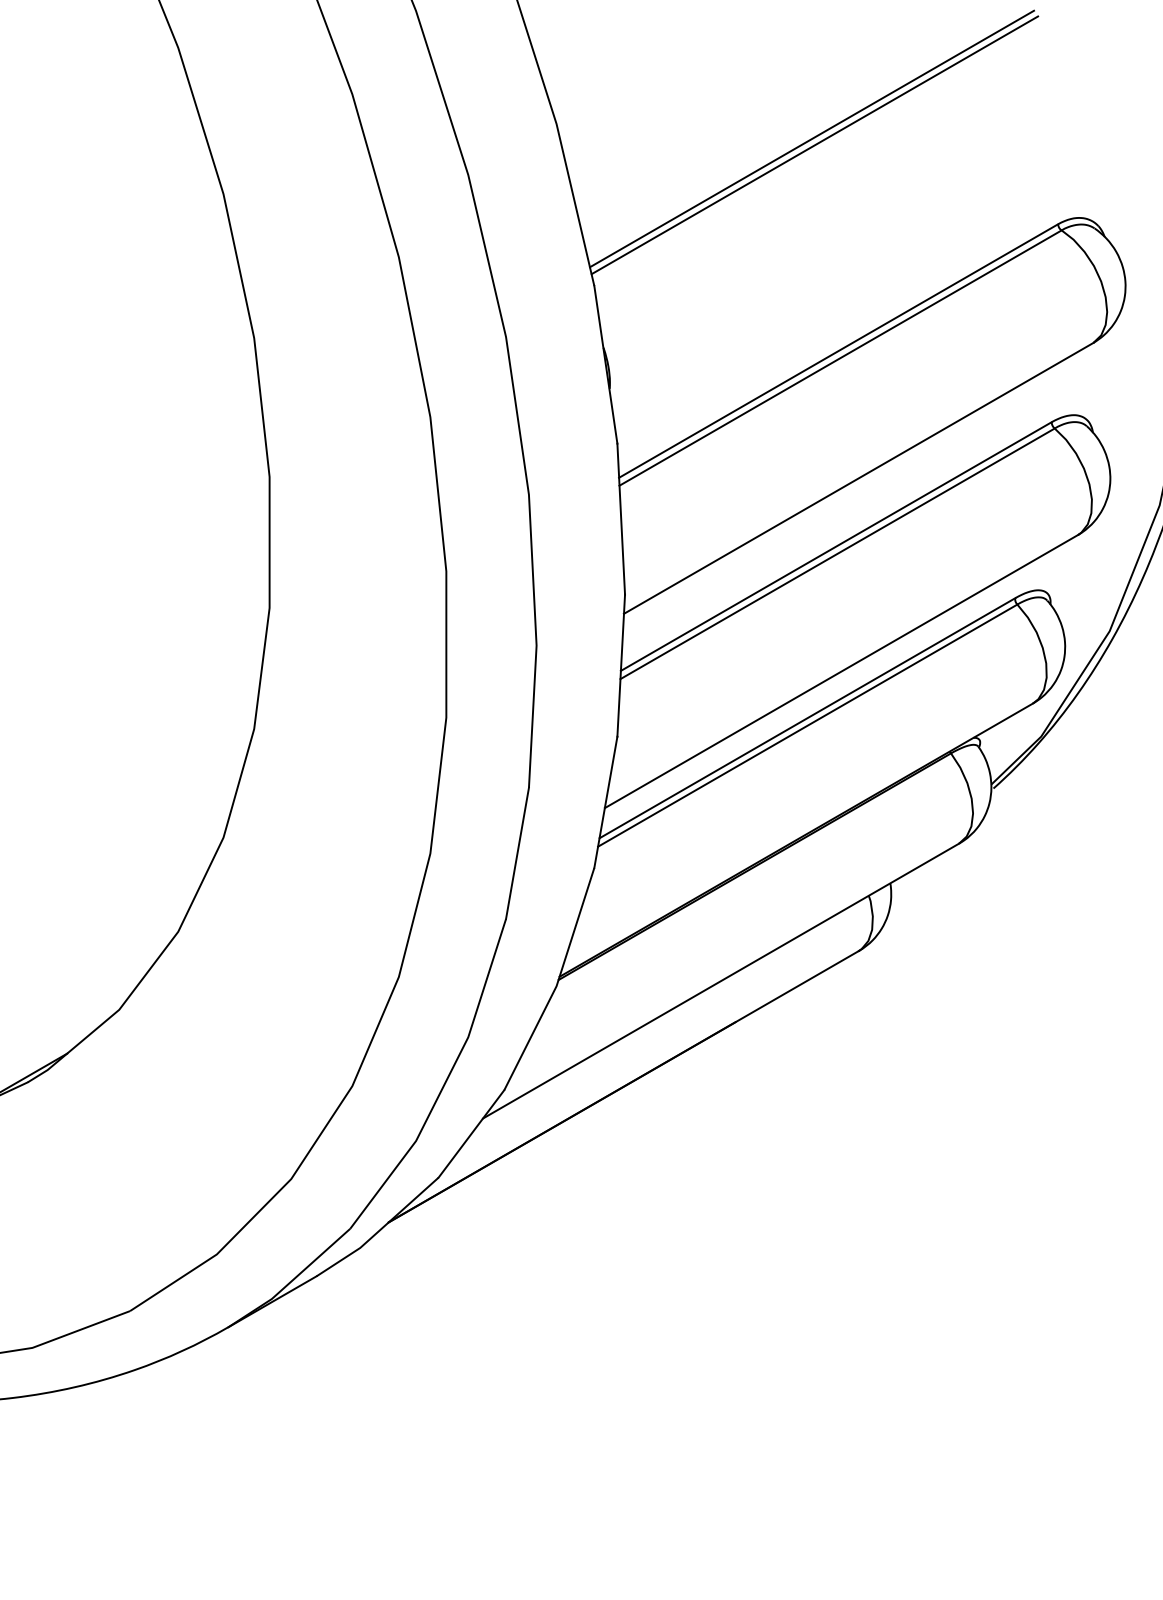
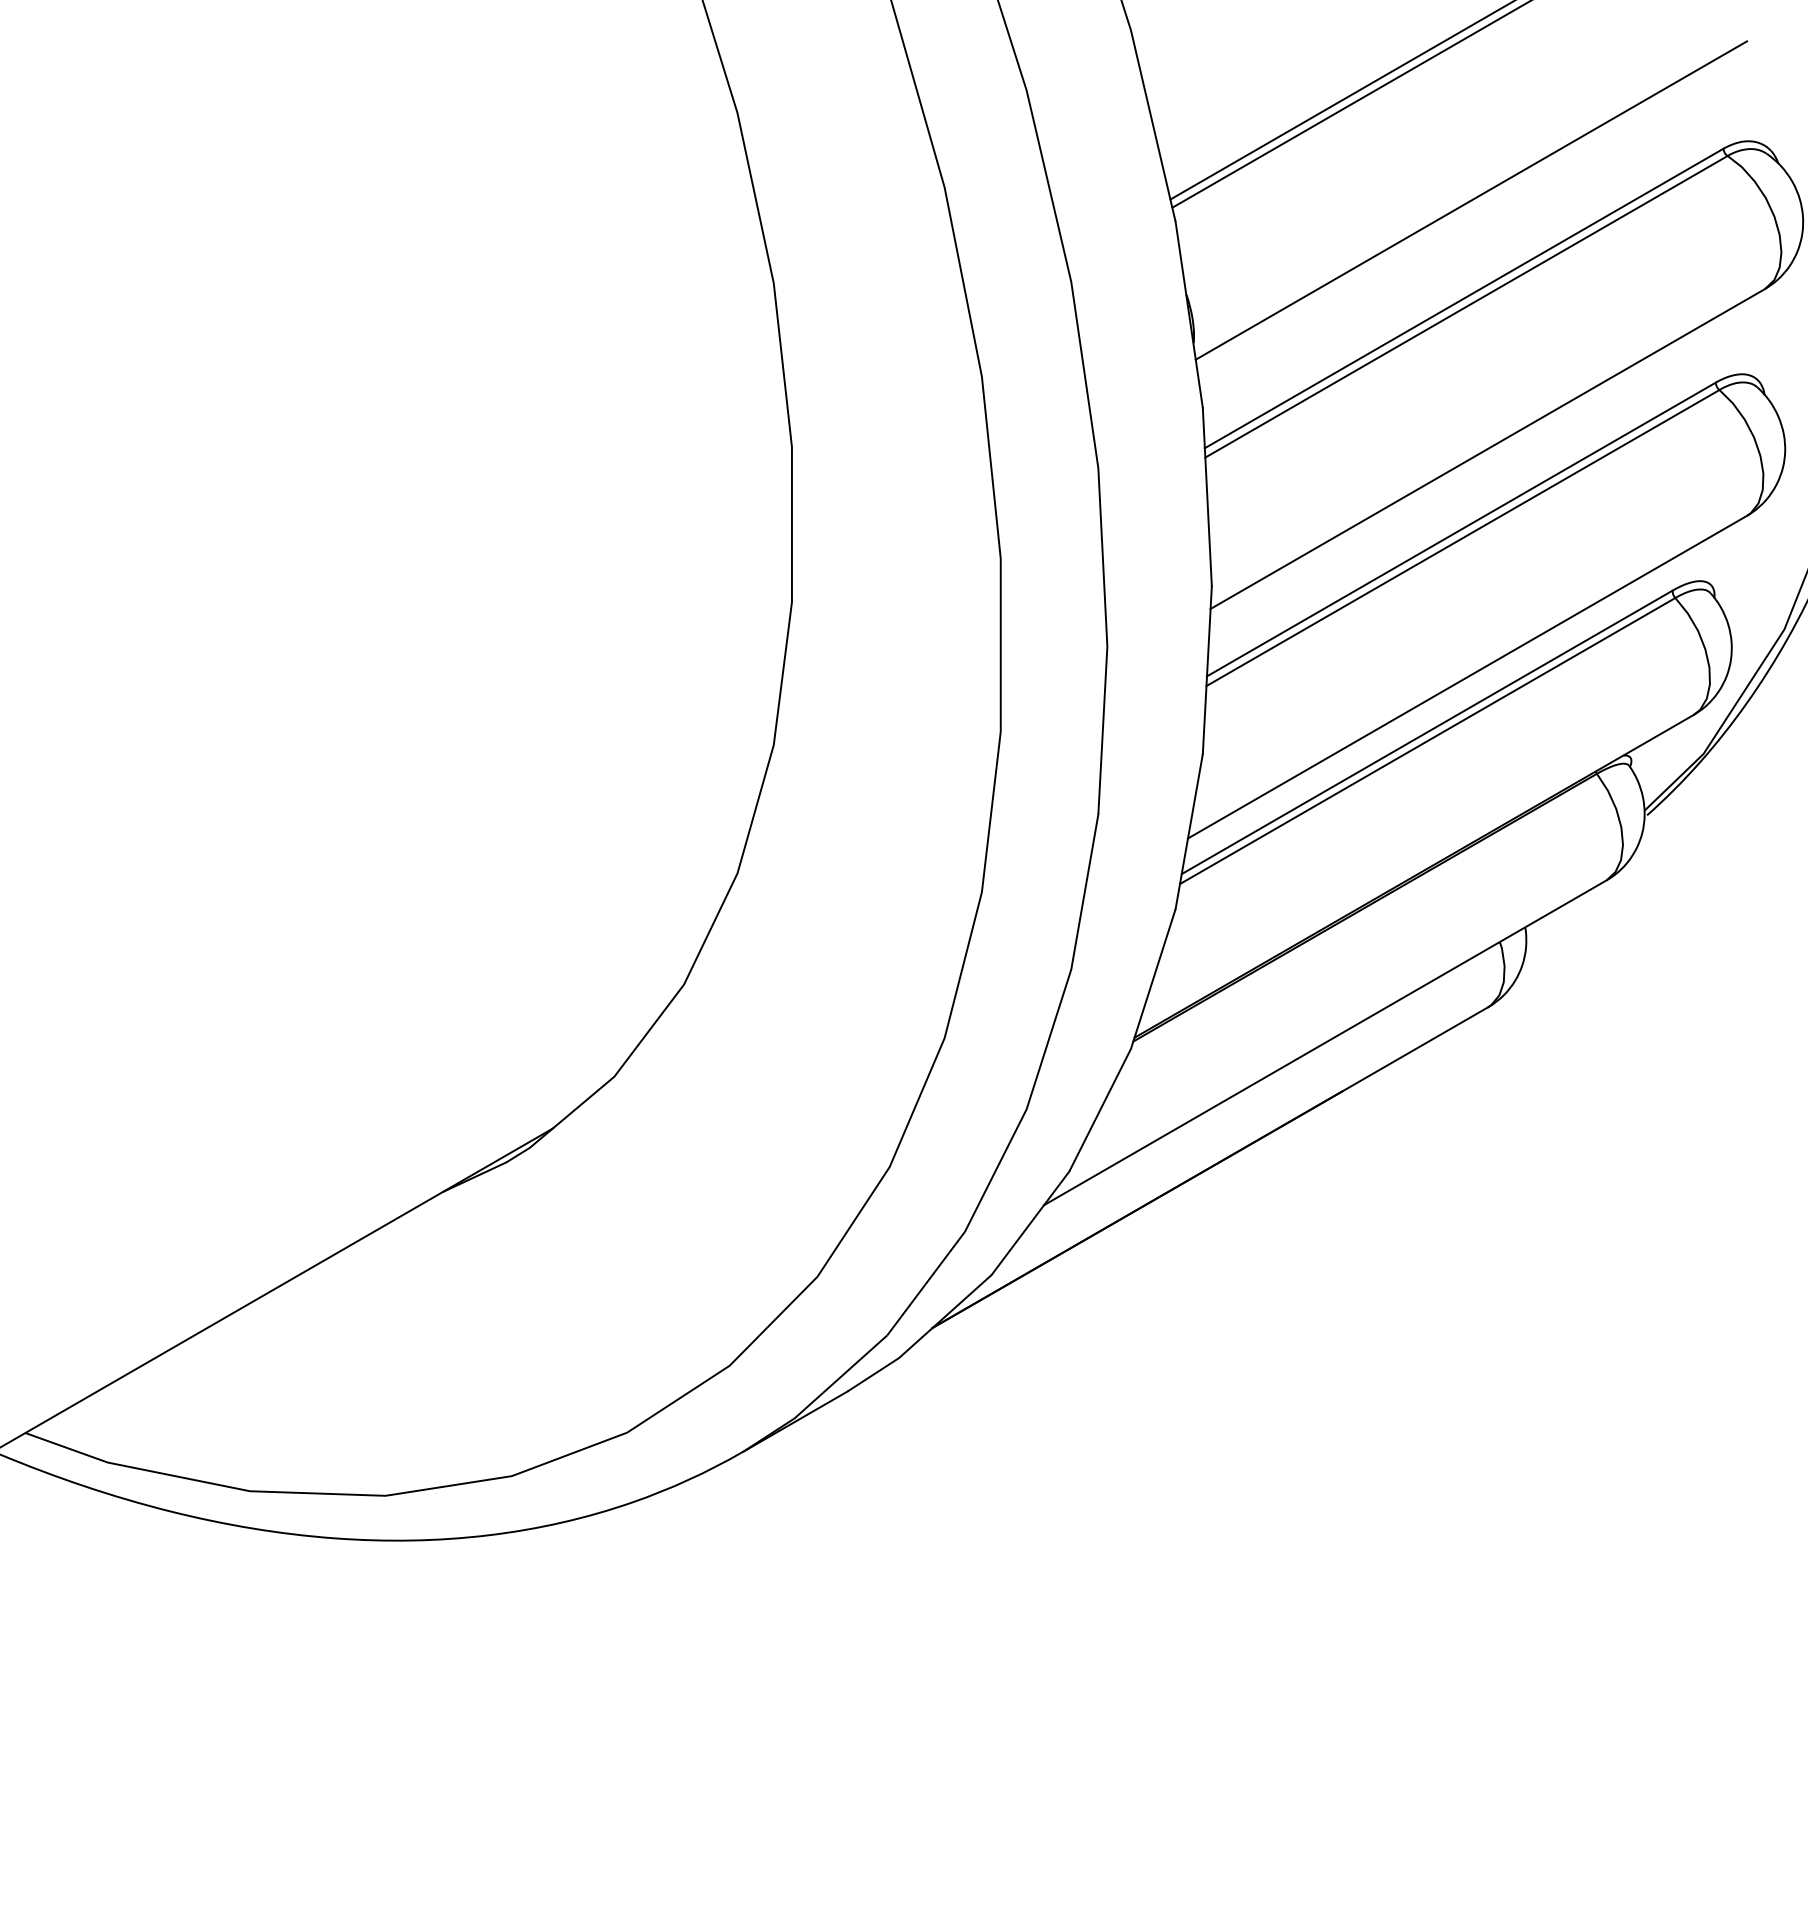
line: (844, 268) -> (1471, 200), added

